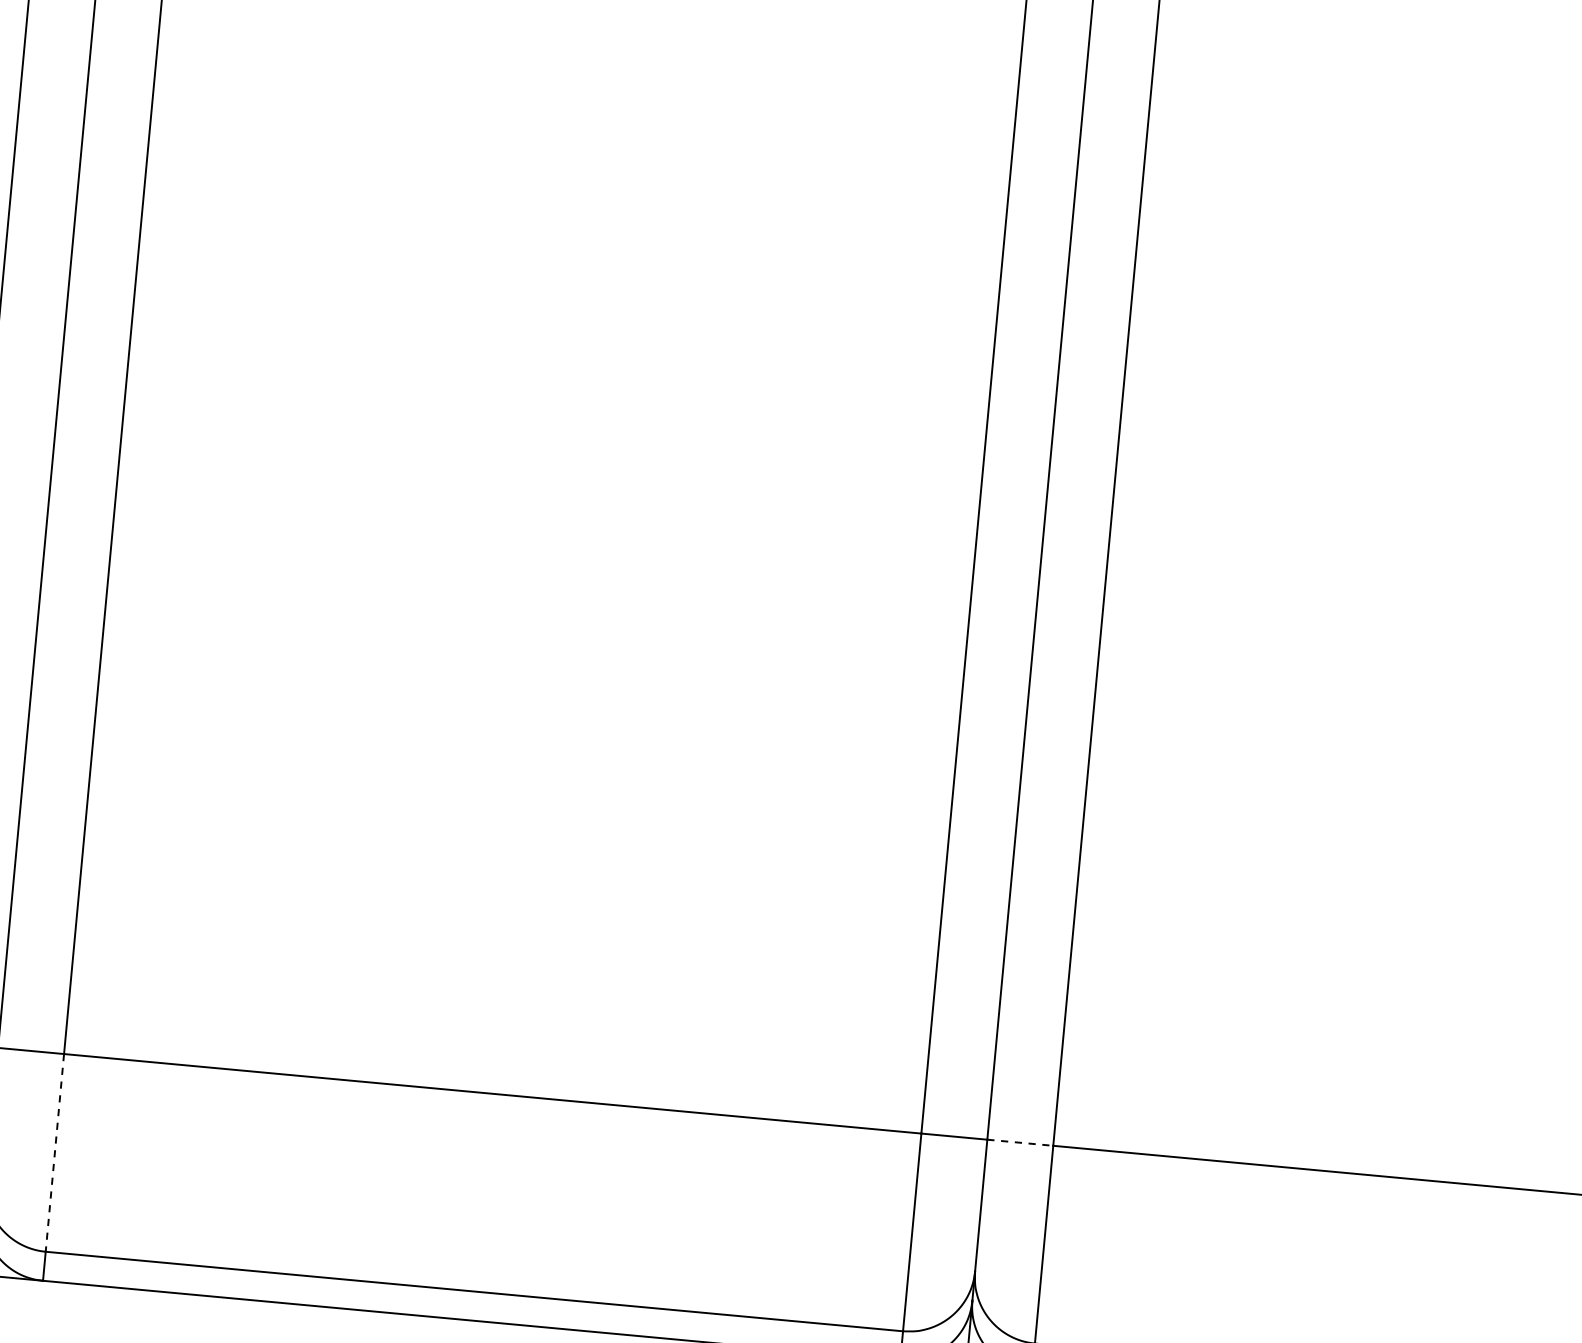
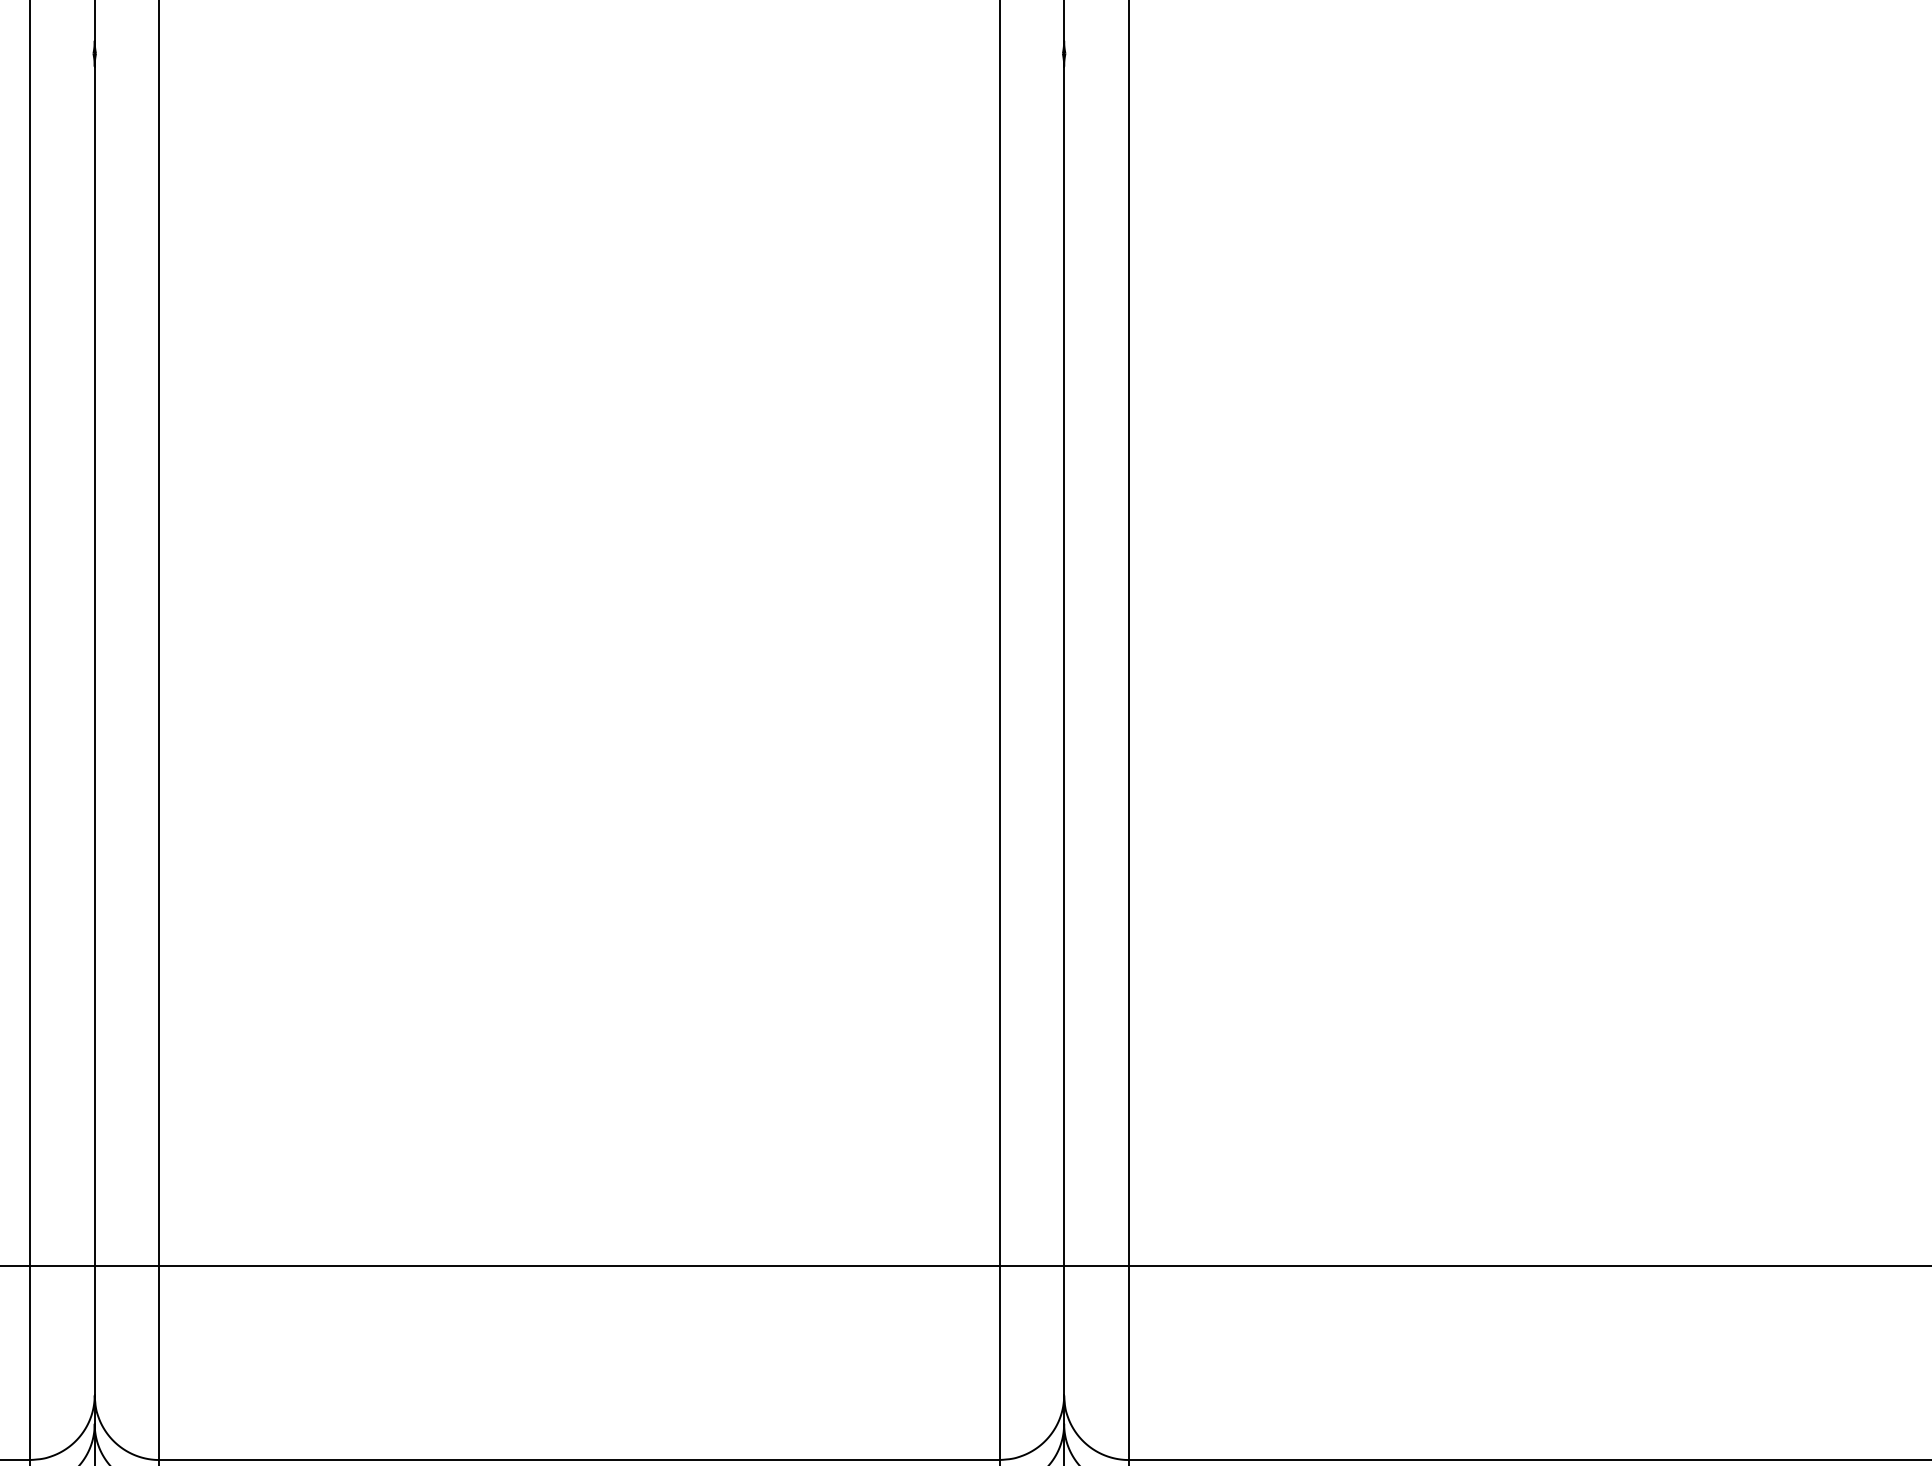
line: (1020, 1143) -> (1096, 1266), dashed -> solid
line: (55, 1153) -> (159, 1363), dashed -> solid

